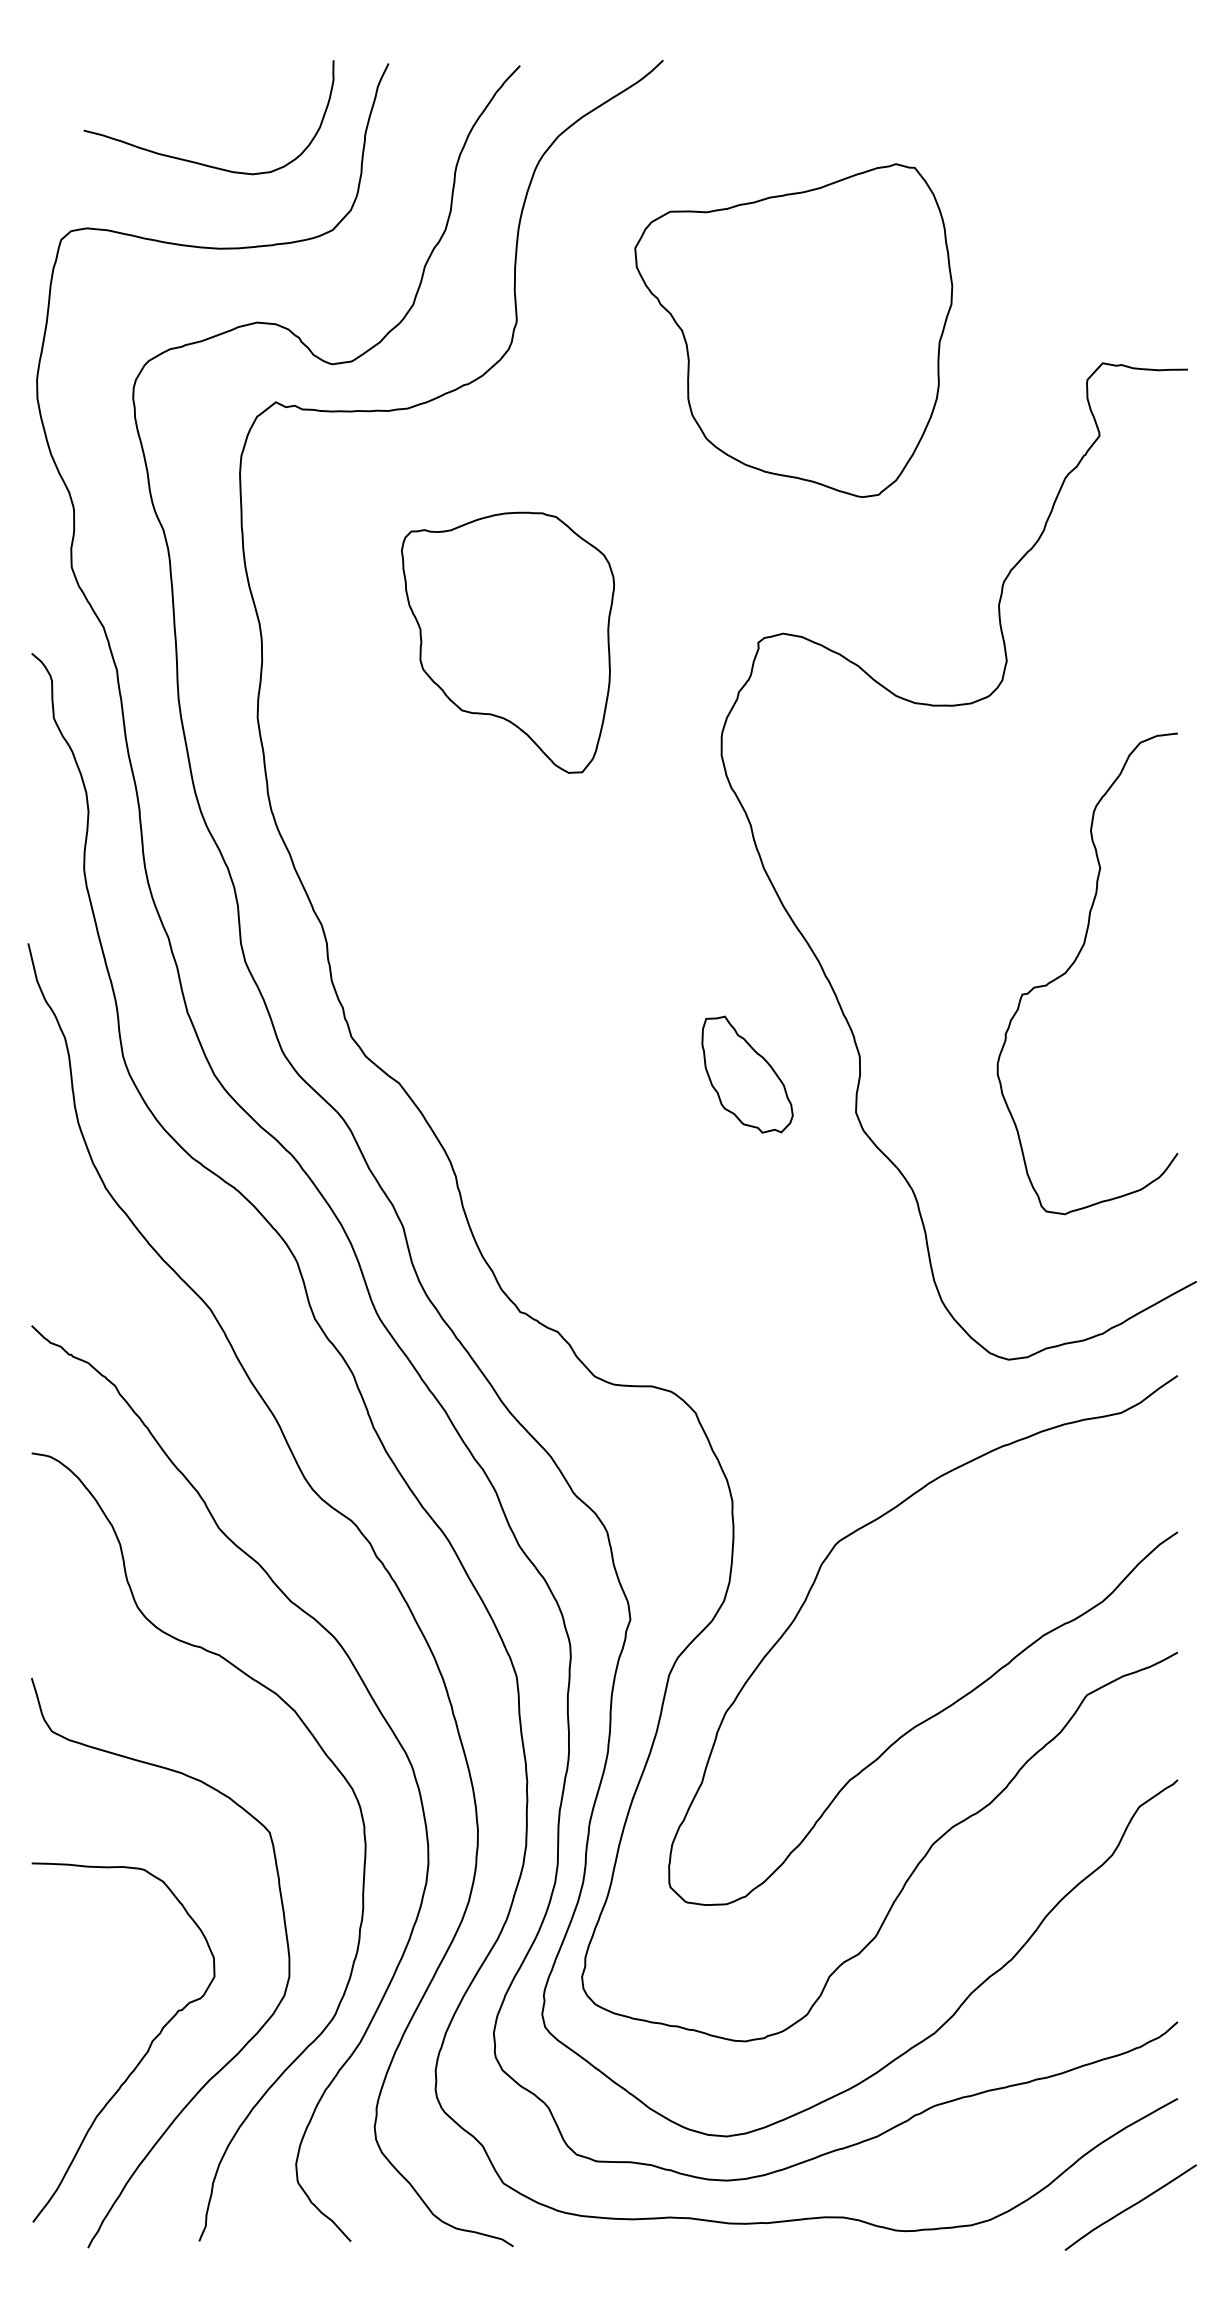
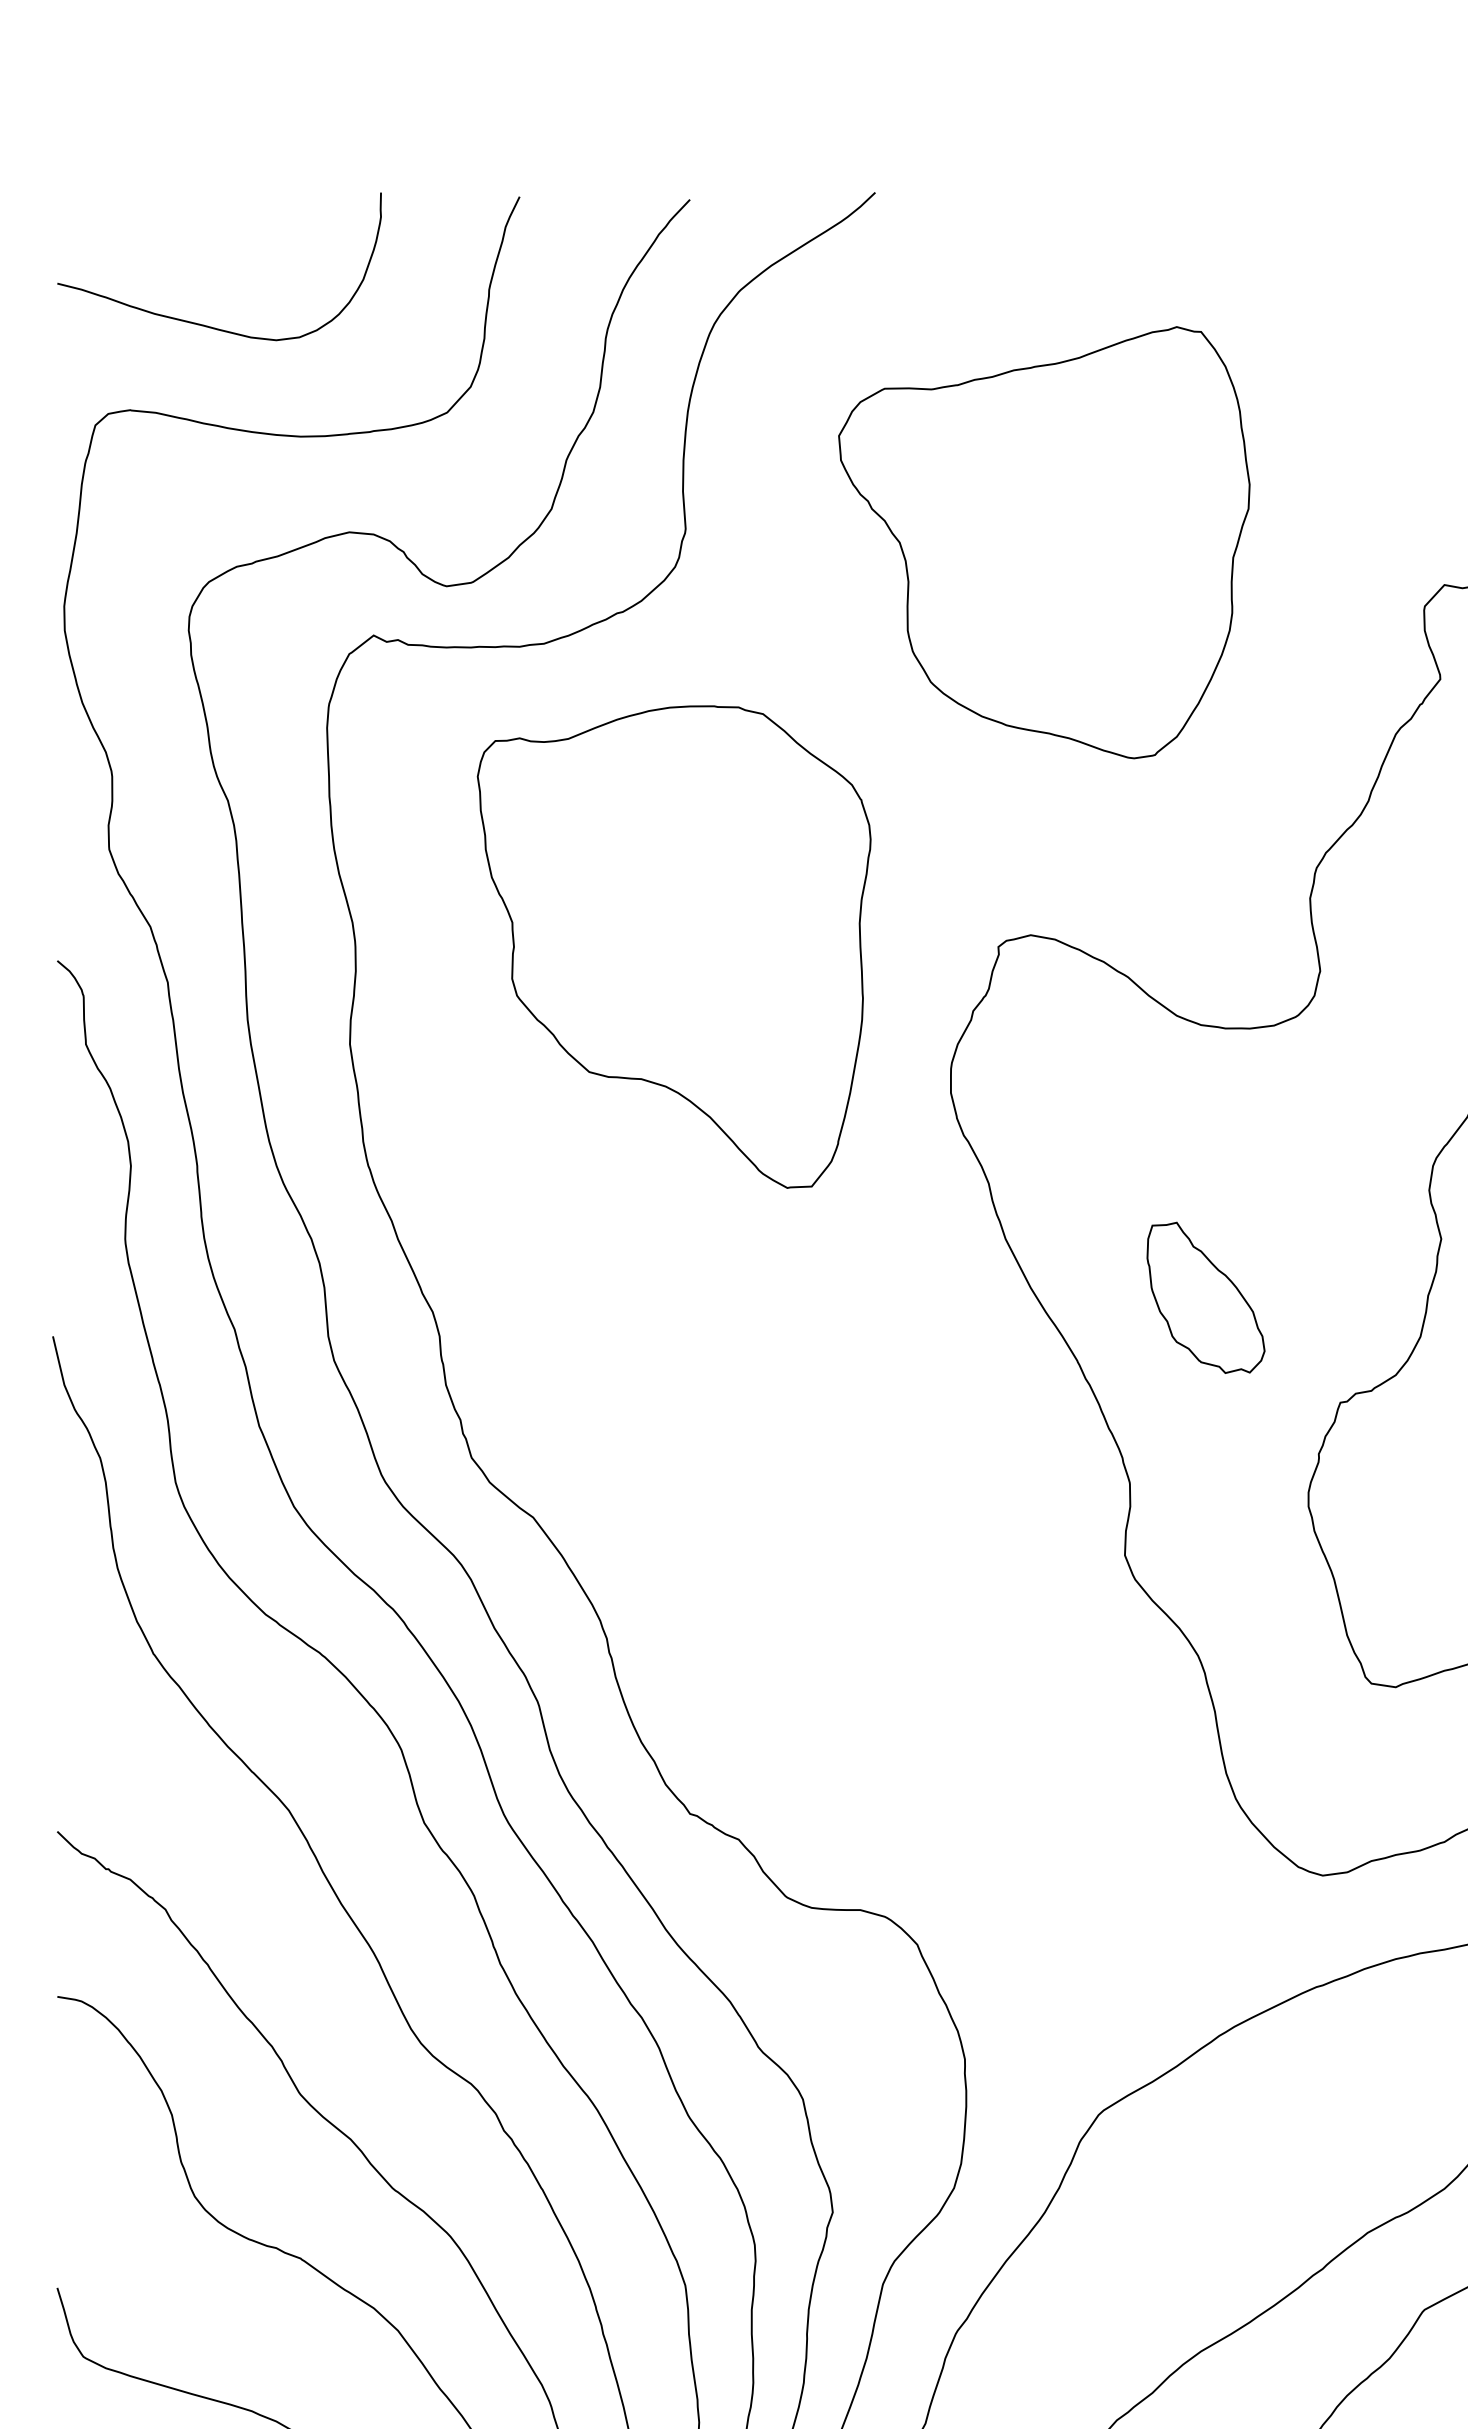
curve: (195, 161) -> (202, 323), moved
part: (507, 642) -> (673, 946), size x1.43
part: (747, 1074) -> (1205, 1297), moved

